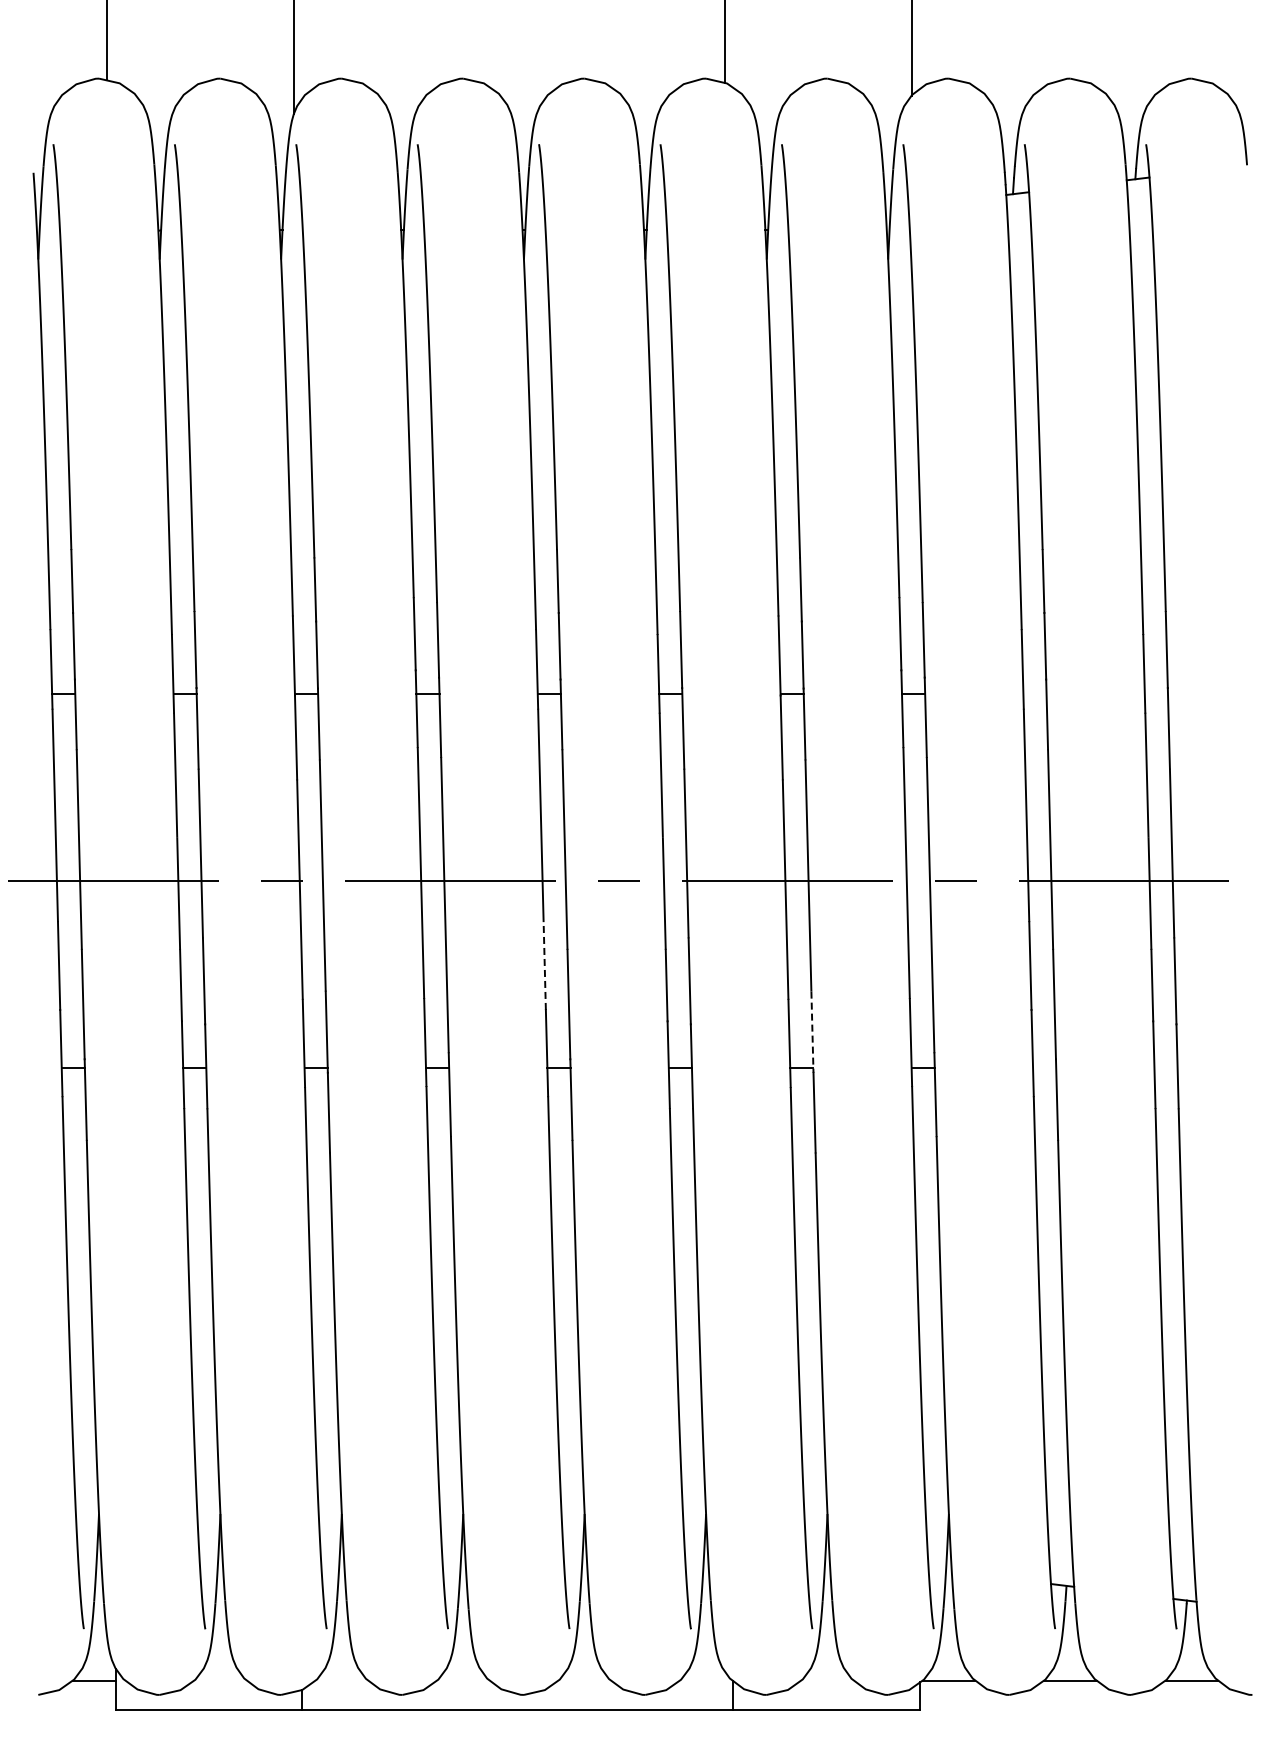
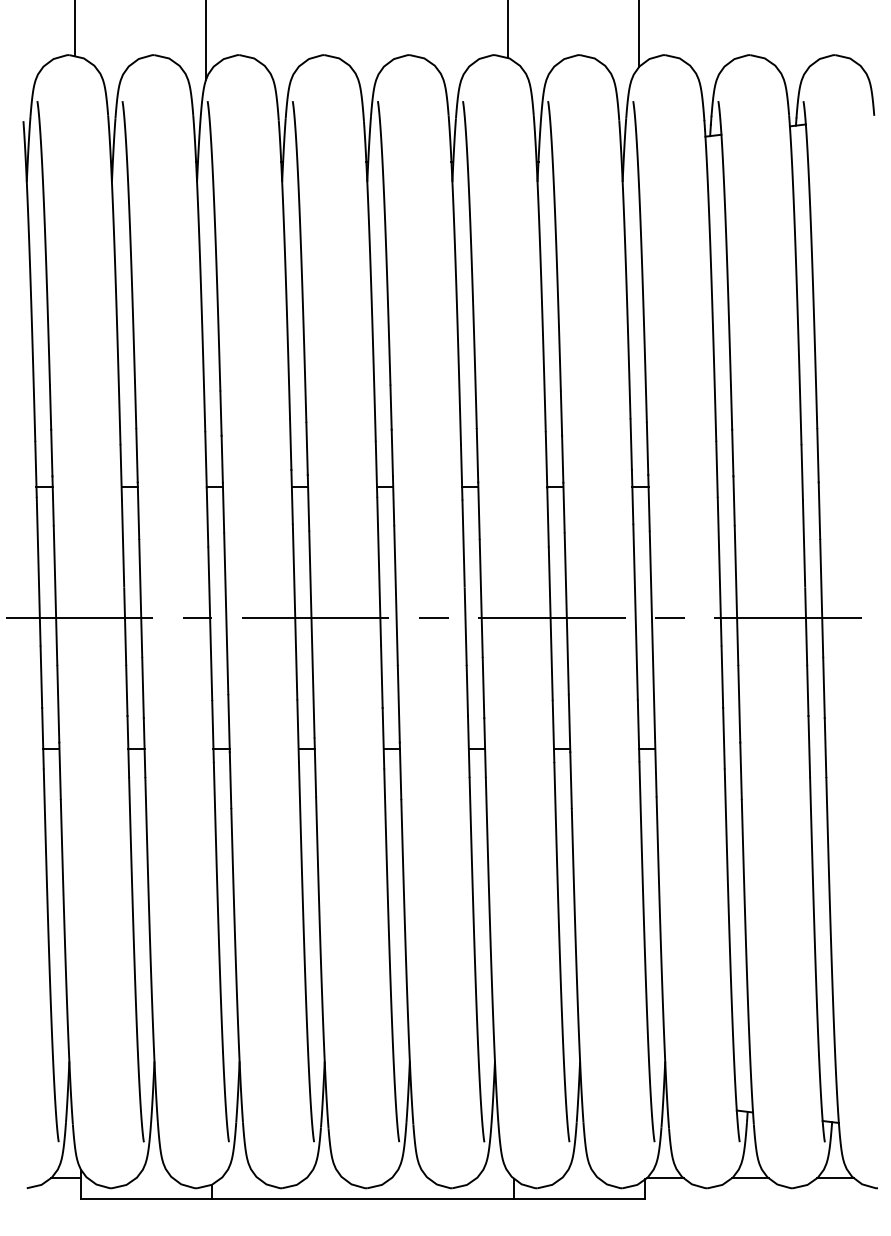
line: (544, 966) -> (381, 677), dashed -> solid
line: (812, 1032) -> (569, 723), dashed -> solid

